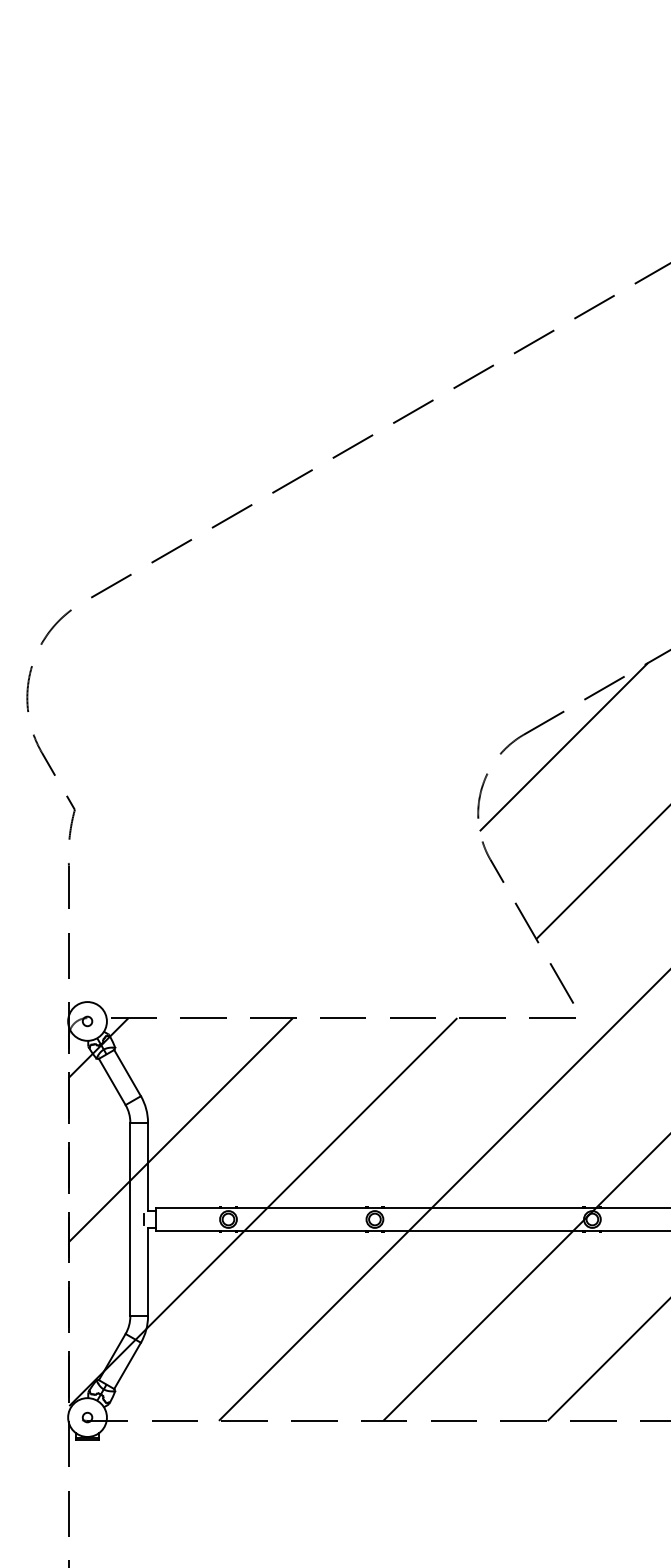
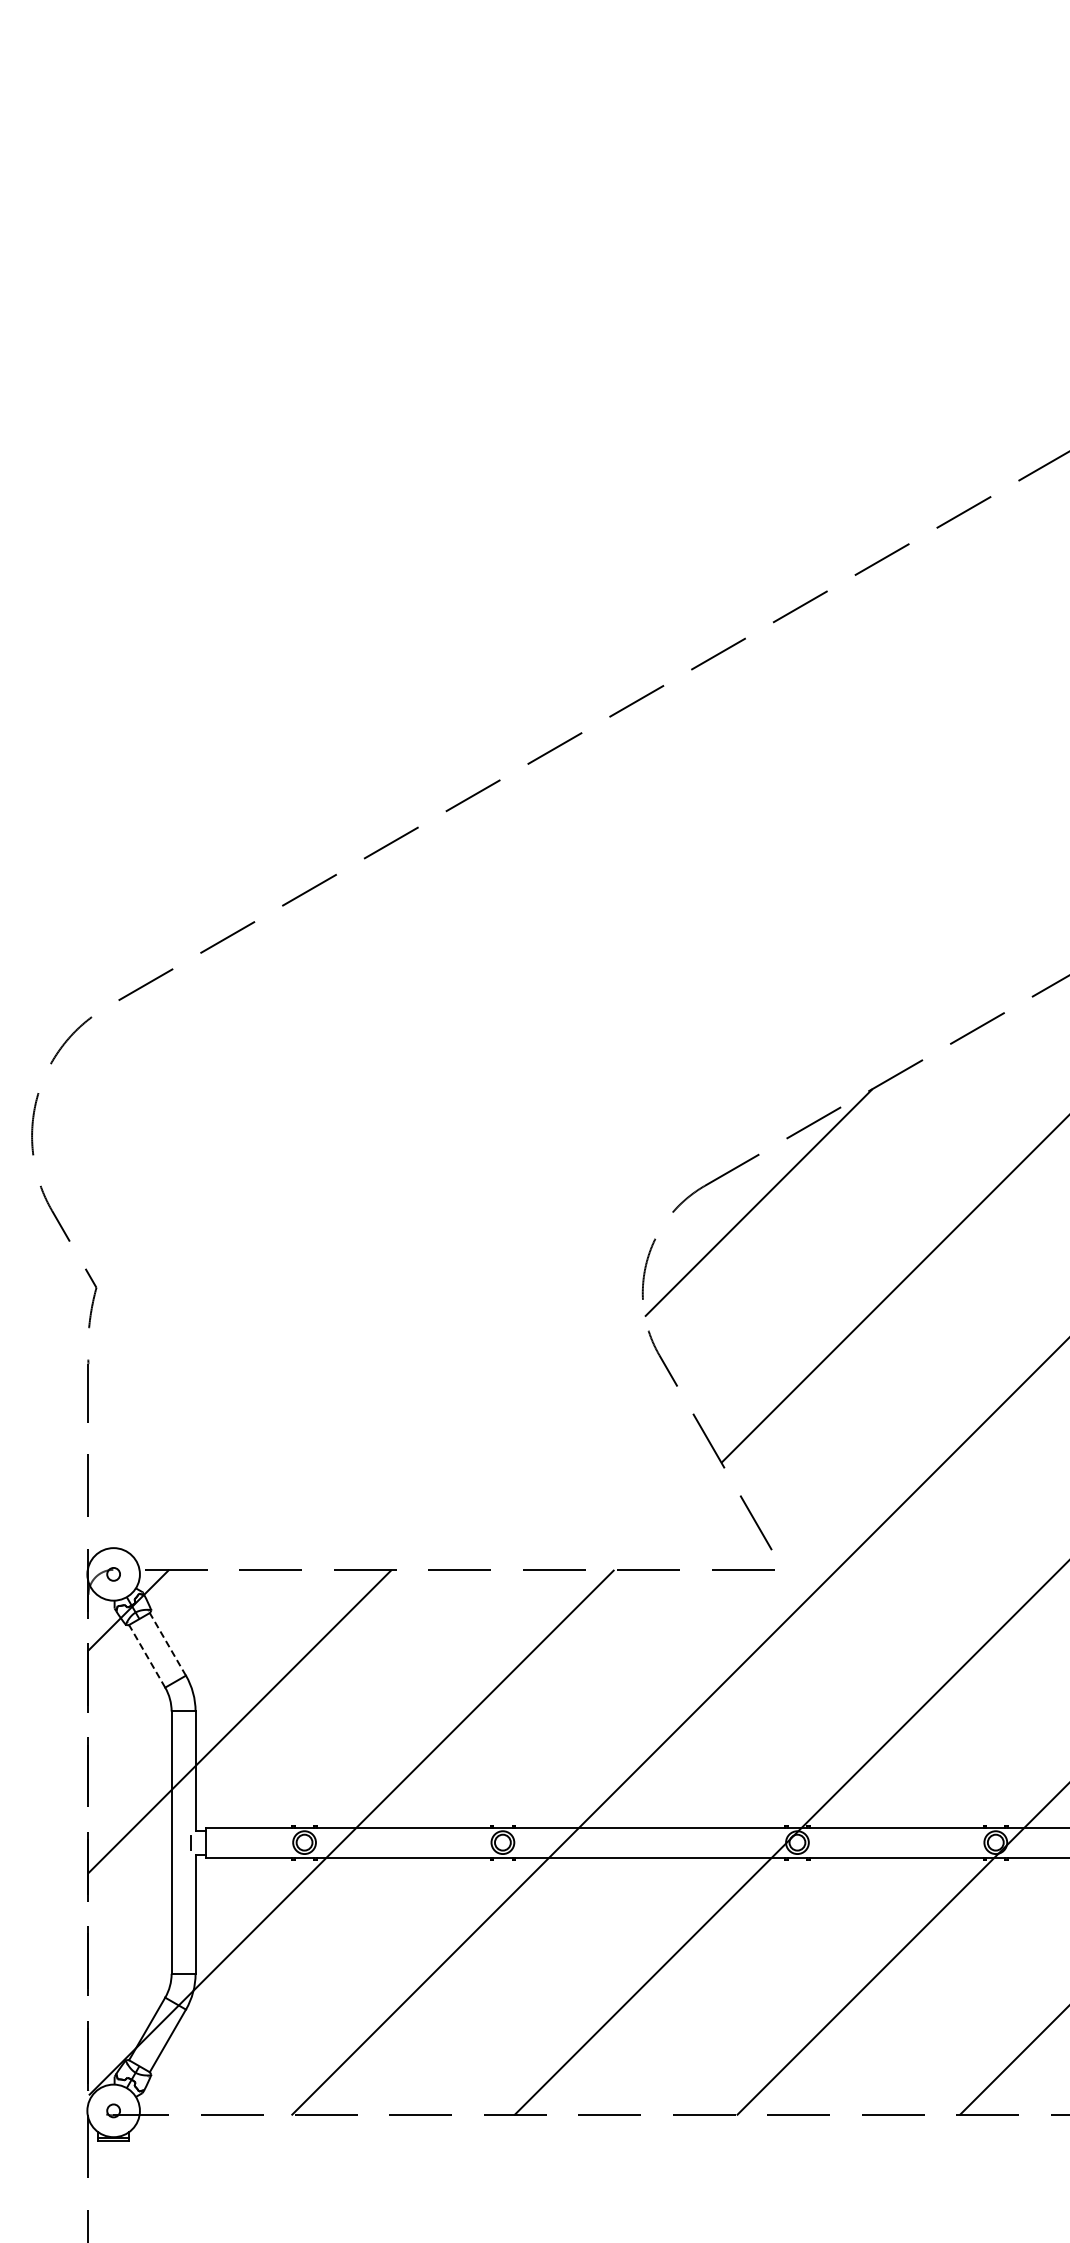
line: (127, 1072) -> (167, 1643), solid -> dashed
line: (111, 1081) -> (146, 1655), solid -> dashed

